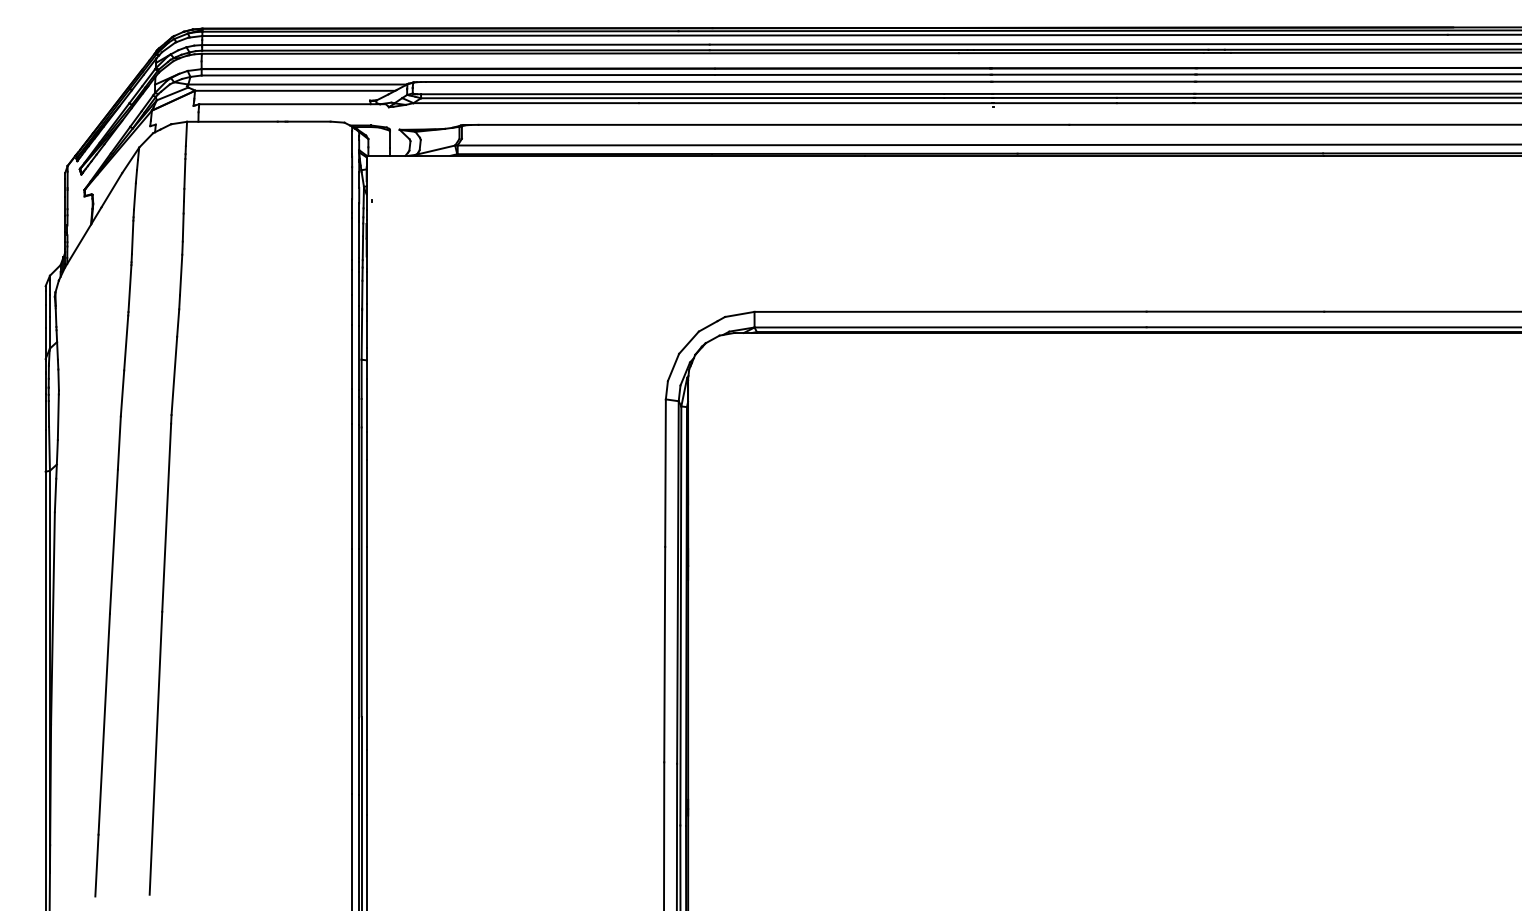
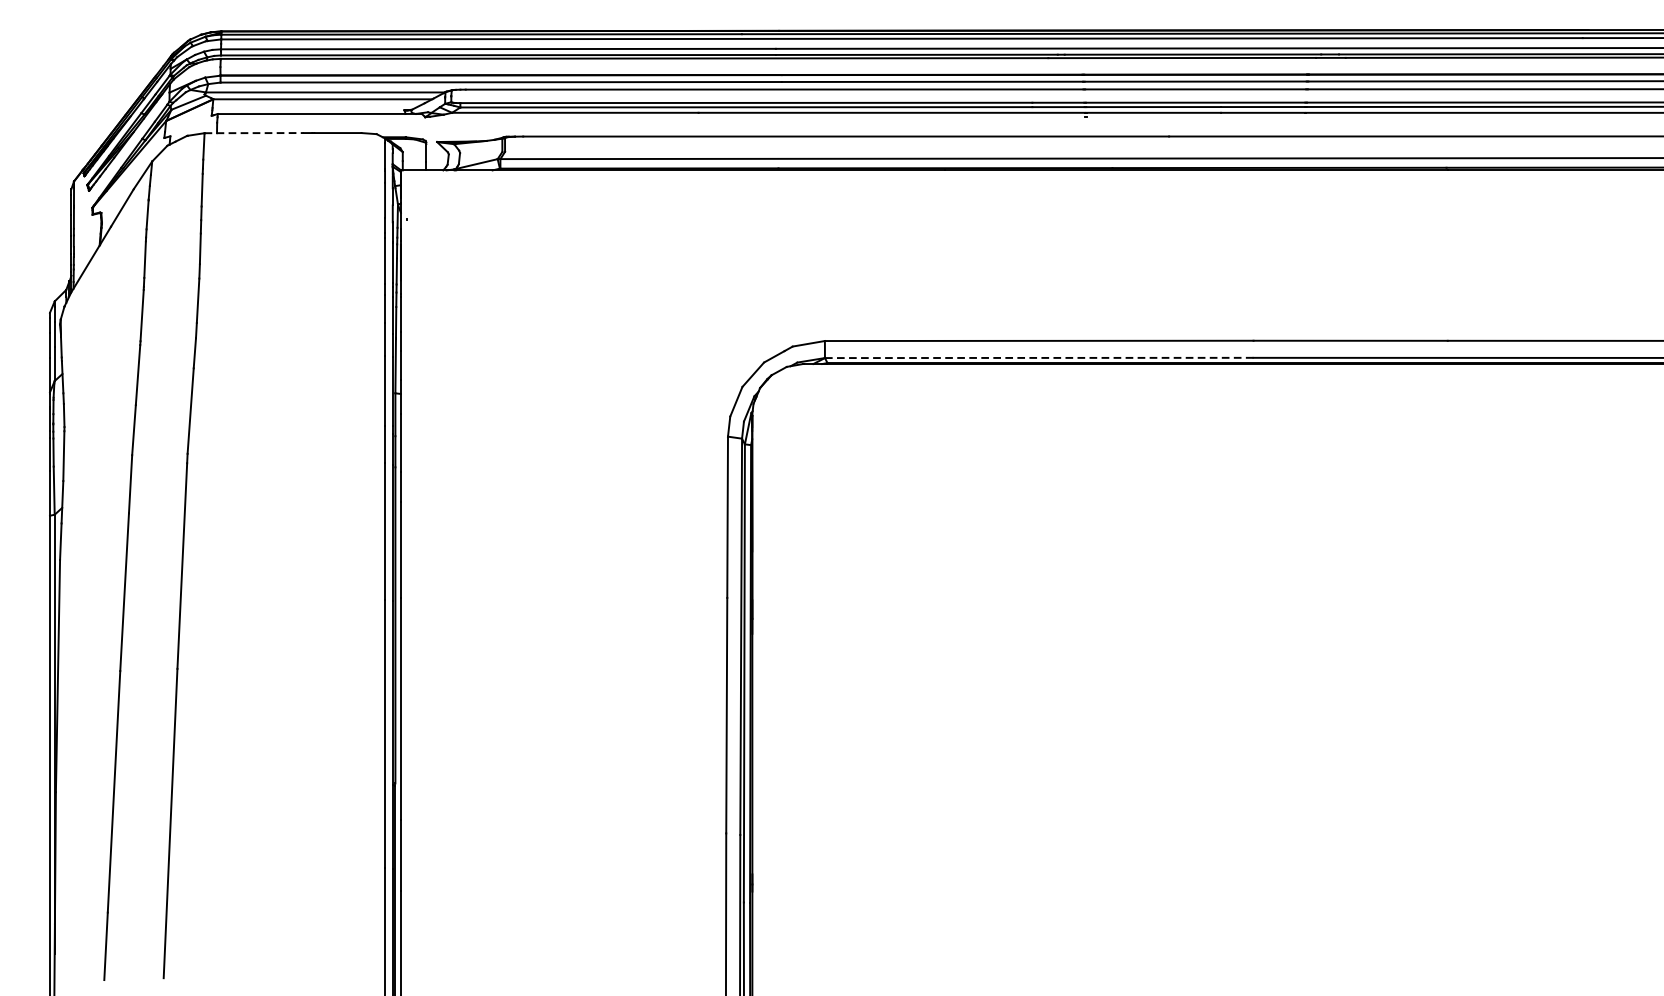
line: (232, 121) -> (254, 132), solid -> dashed
line: (951, 327) -> (1040, 358), solid -> dashed

